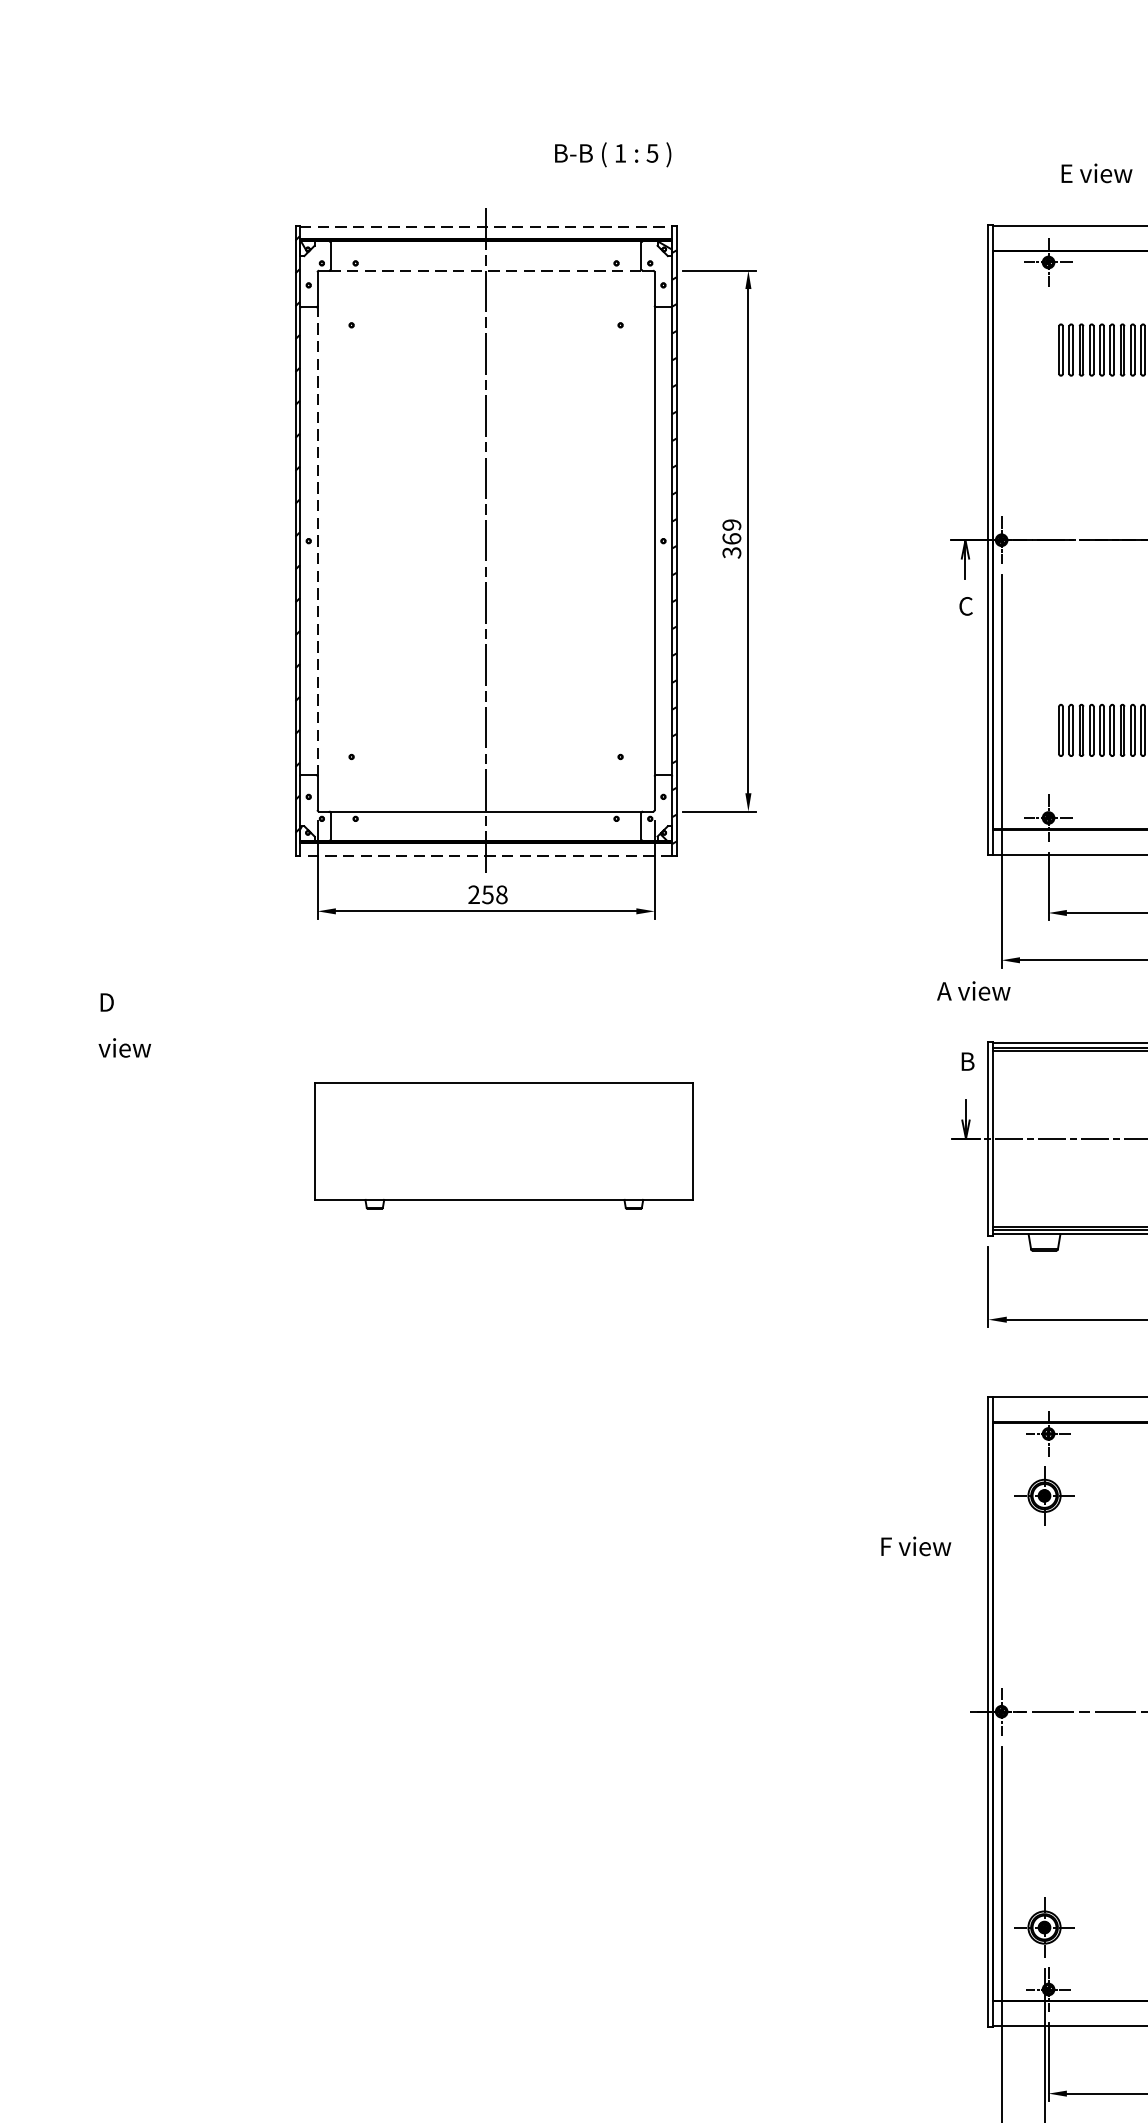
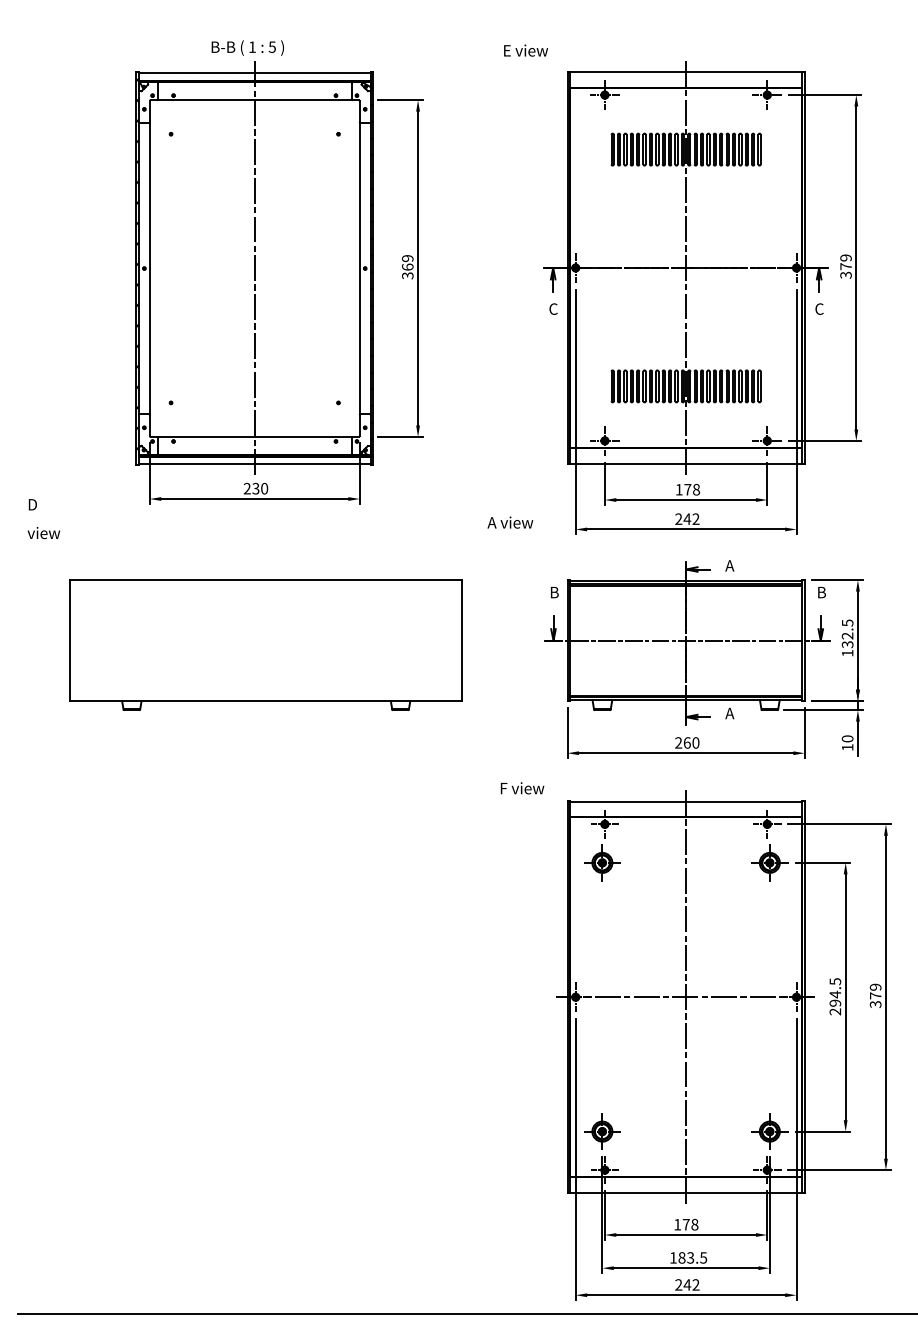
text: (612, 153) -> (247, 47), moved
text: (1096, 173) -> (525, 50), moved
line: (485, 226) -> (254, 72), dashed -> solid
line: (485, 271) -> (254, 100), dashed -> solid
line: (316, 541) -> (149, 268), dashed -> solid
line: (485, 855) -> (254, 464), dashed -> solid
text: (495, 894) -> (260, 488), 258 -> 230
text: (973, 990) -> (510, 522), moved
text: (124, 1026) -> (43, 519), moved
part: (503, 1145) -> (265, 644), size x1.67
text: (916, 1546) -> (522, 788), moved

